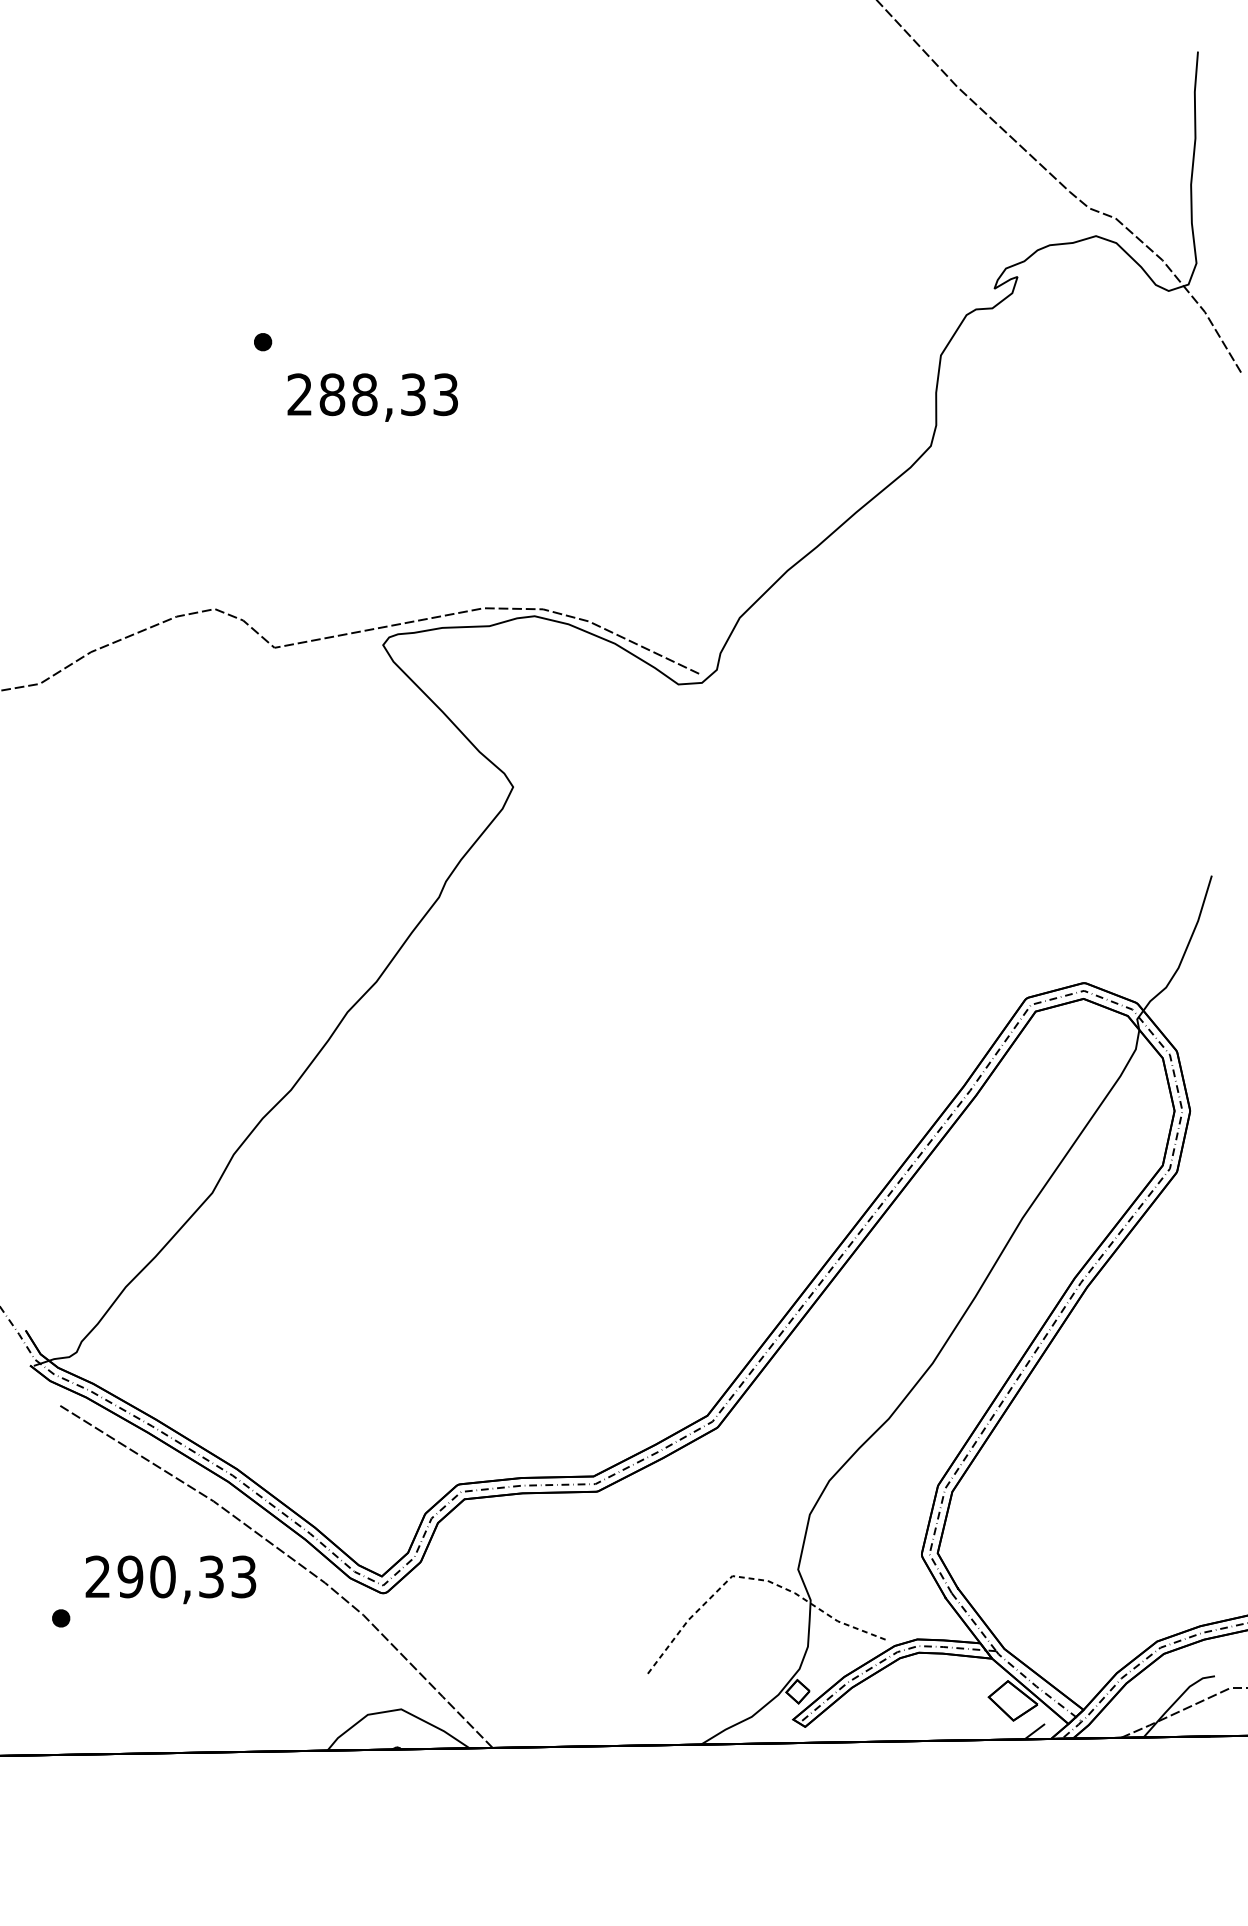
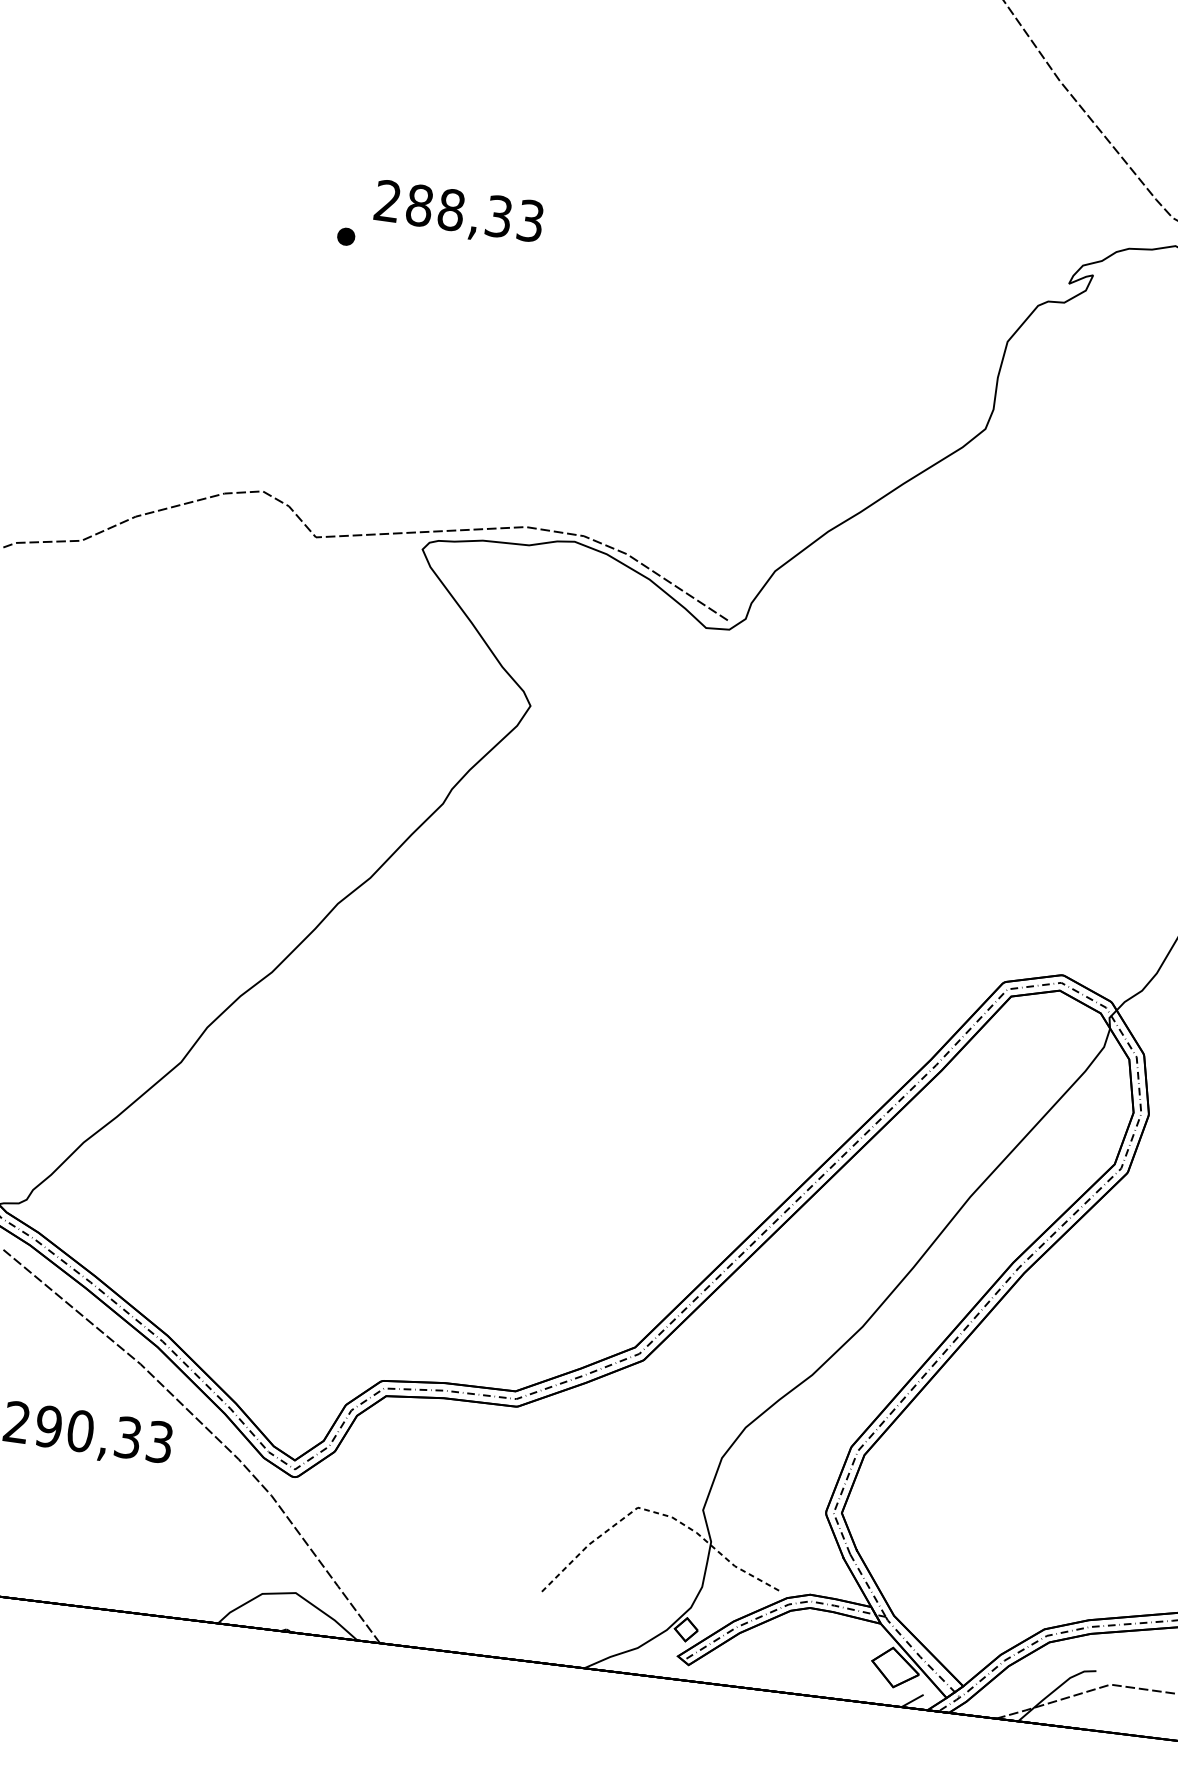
text: (372, 397) -> (458, 213), moved

